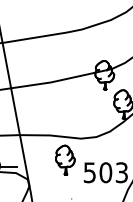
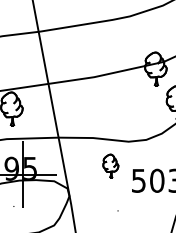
part: (65, 159) -> (110, 165), size x0.7

